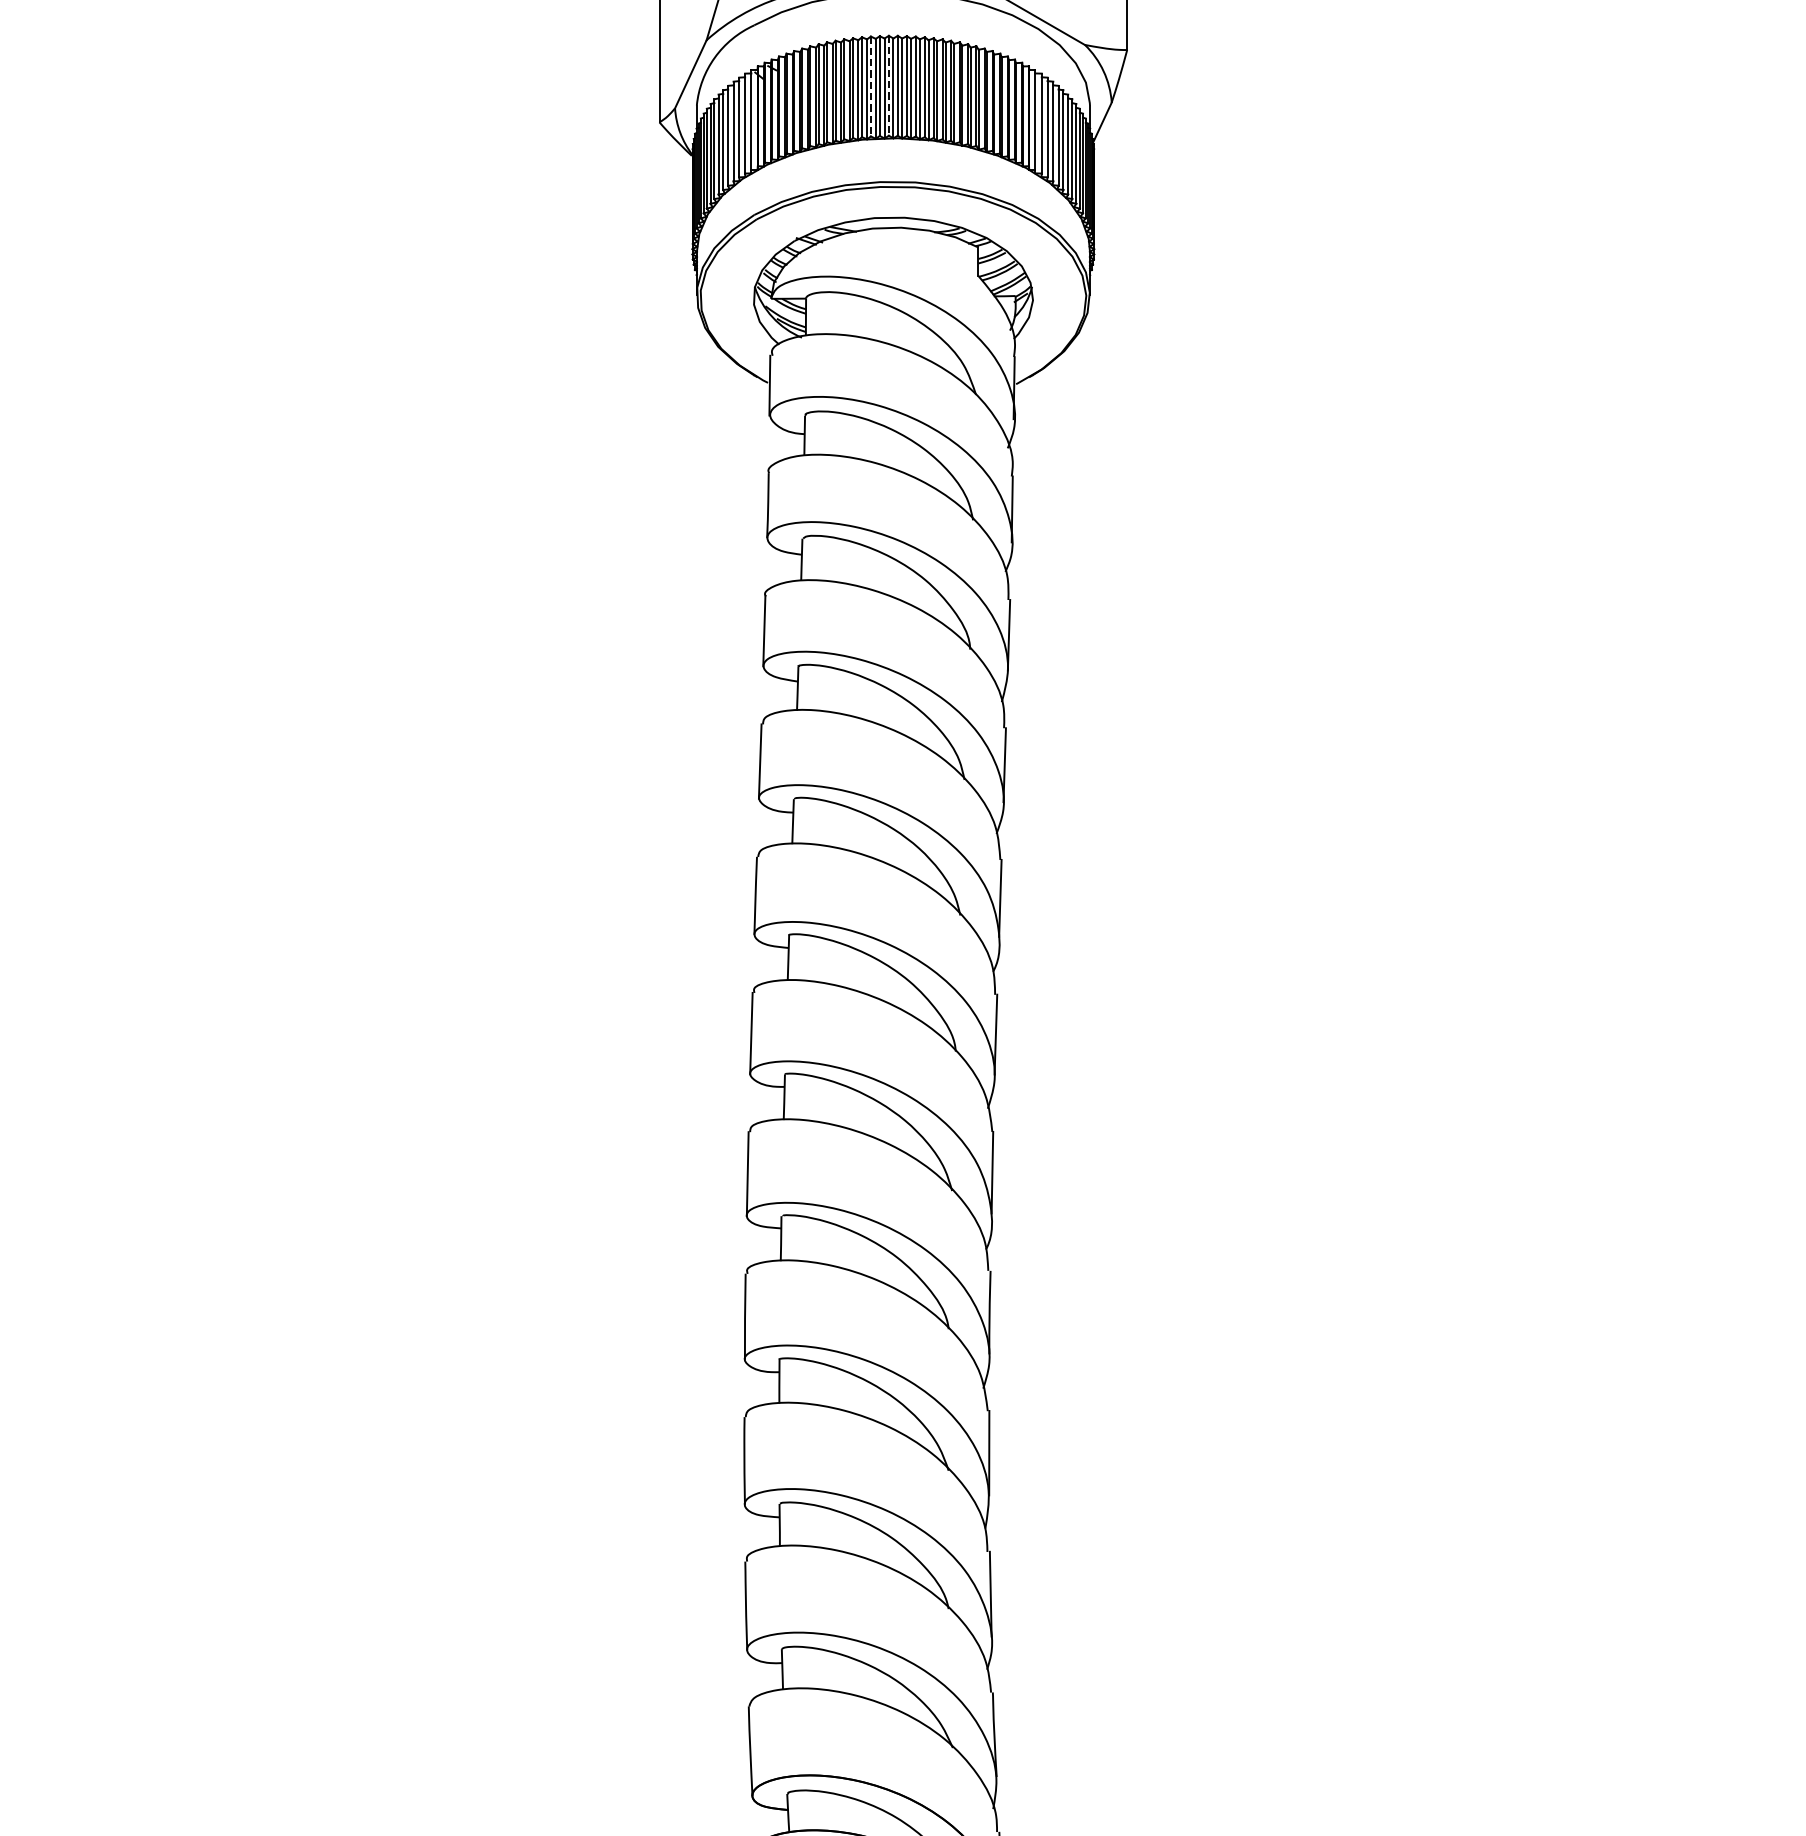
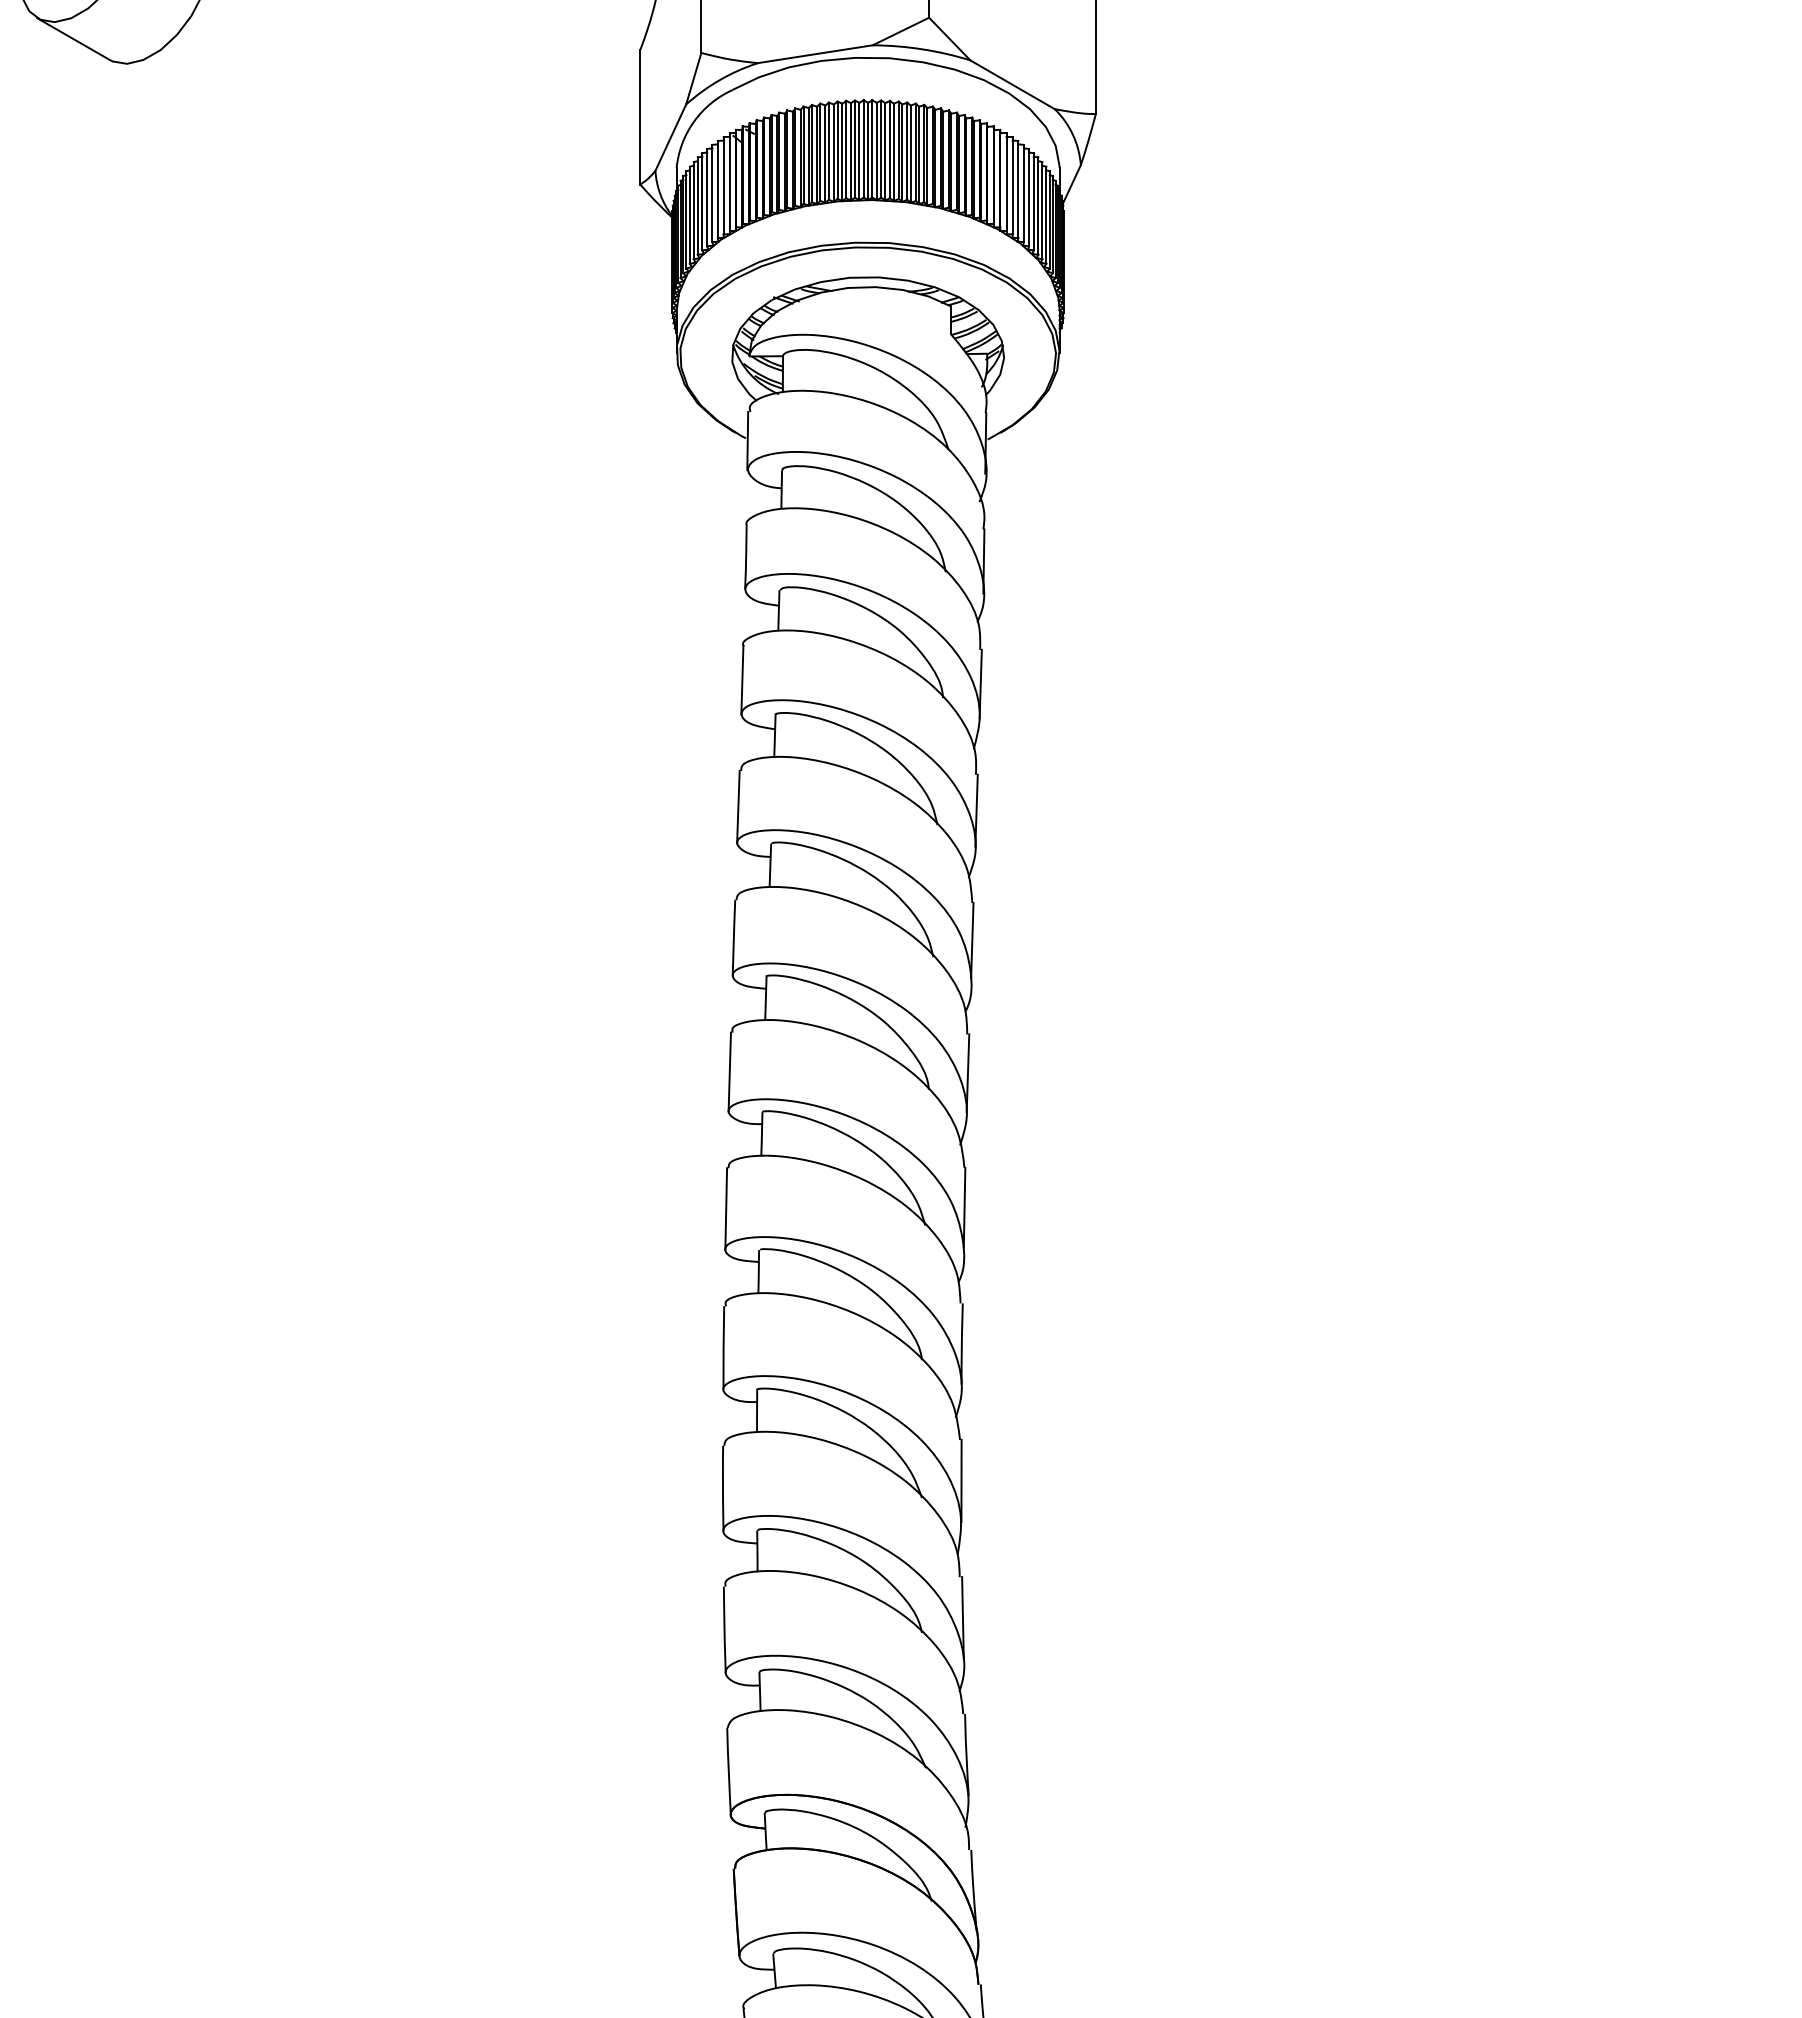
line: (888, 85) -> (863, 148), dashed -> solid
line: (871, 86) -> (846, 149), dashed -> solid

